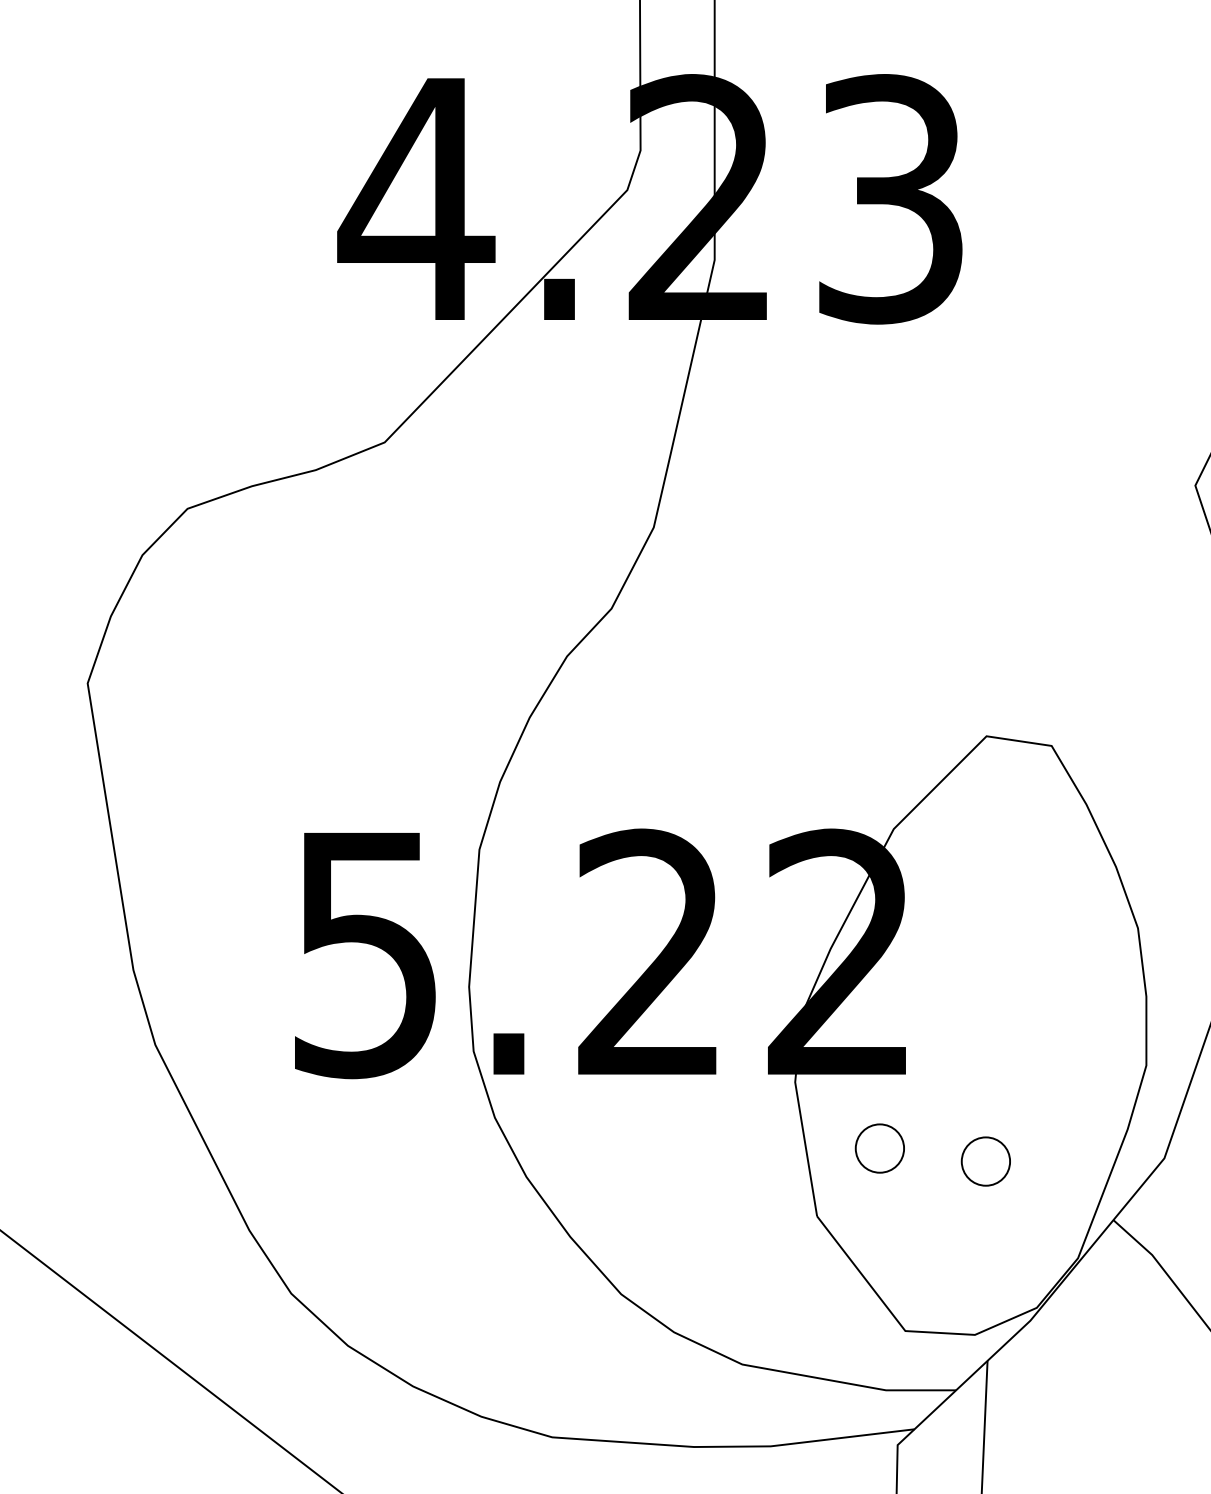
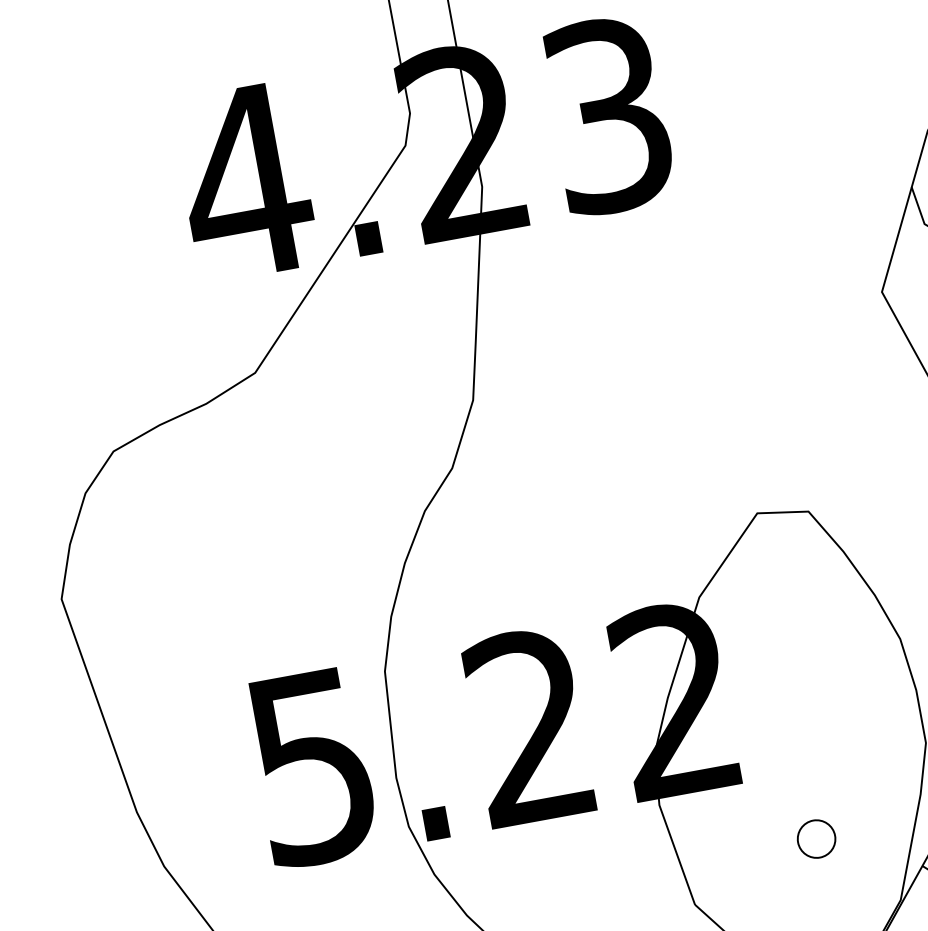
part: (879, 1148) -> (733, 844), removed

